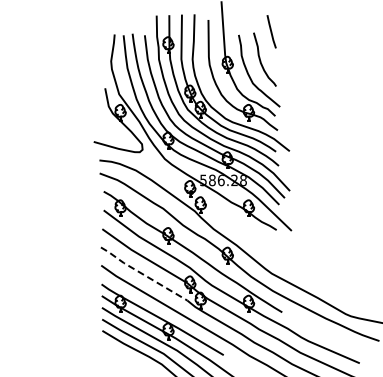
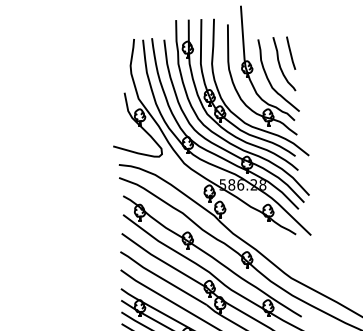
line: (271, 31) -> (290, 52), moved
line: (142, 274) -> (161, 278), dashed -> solid

